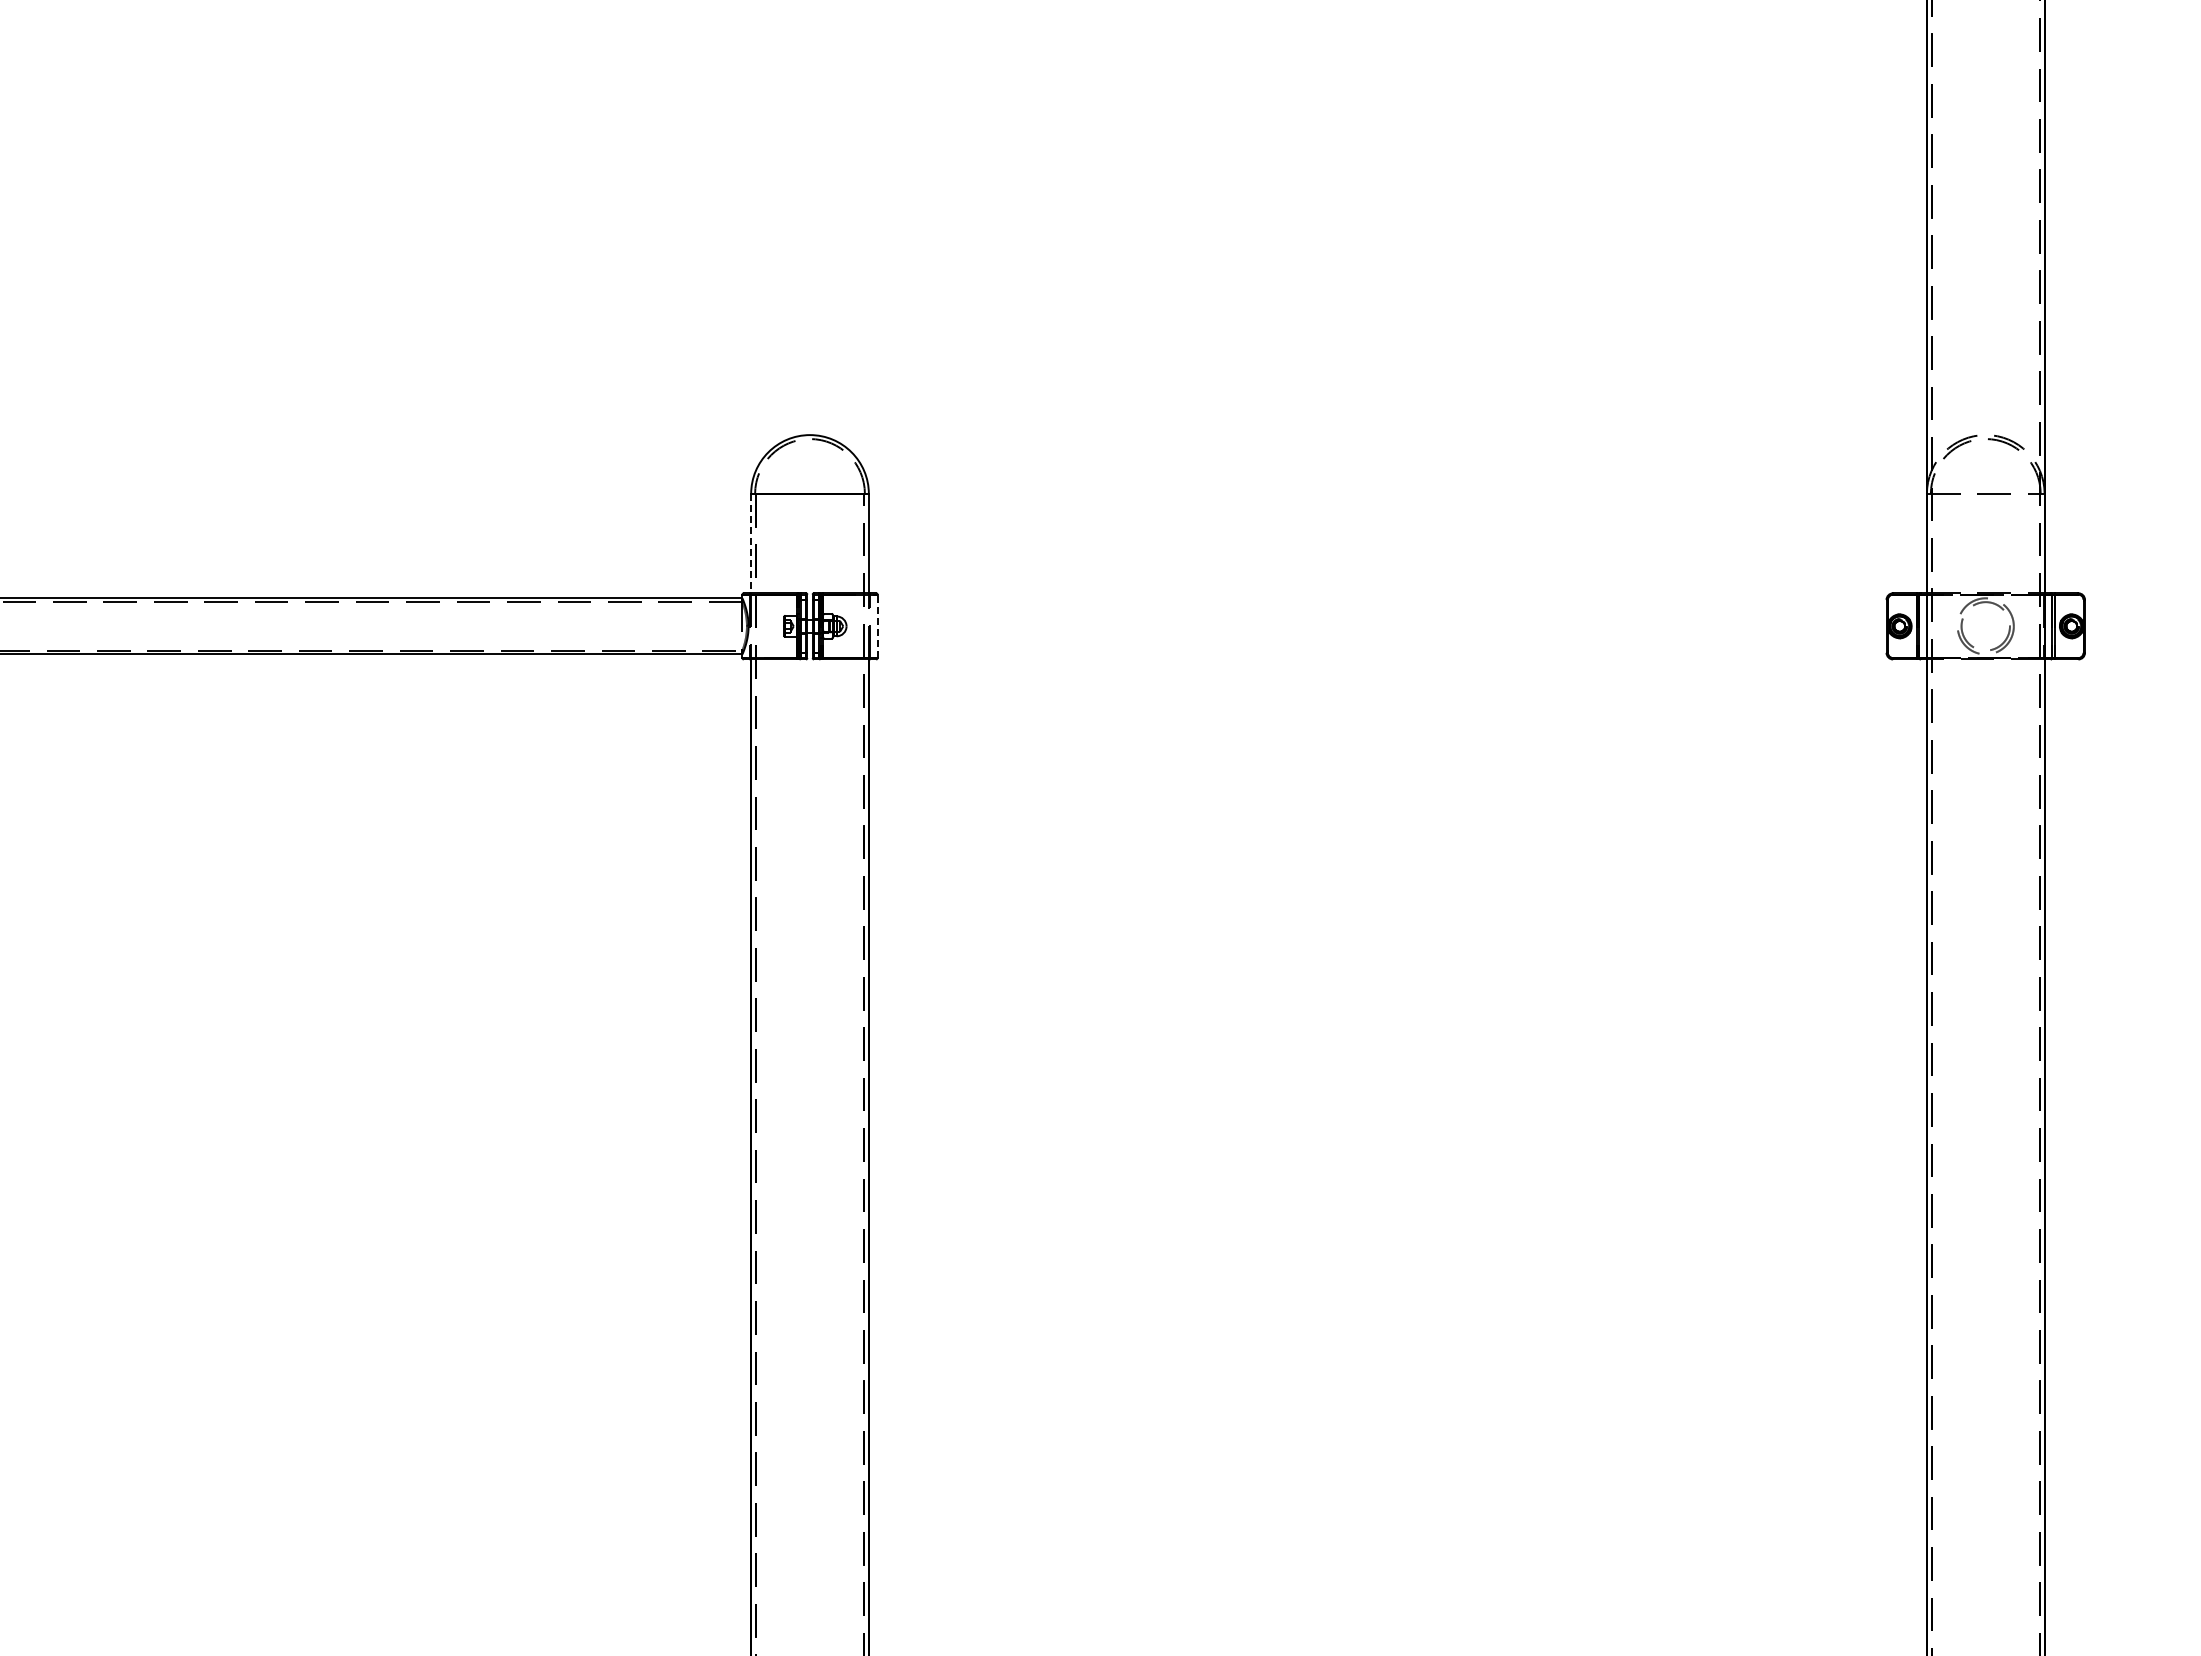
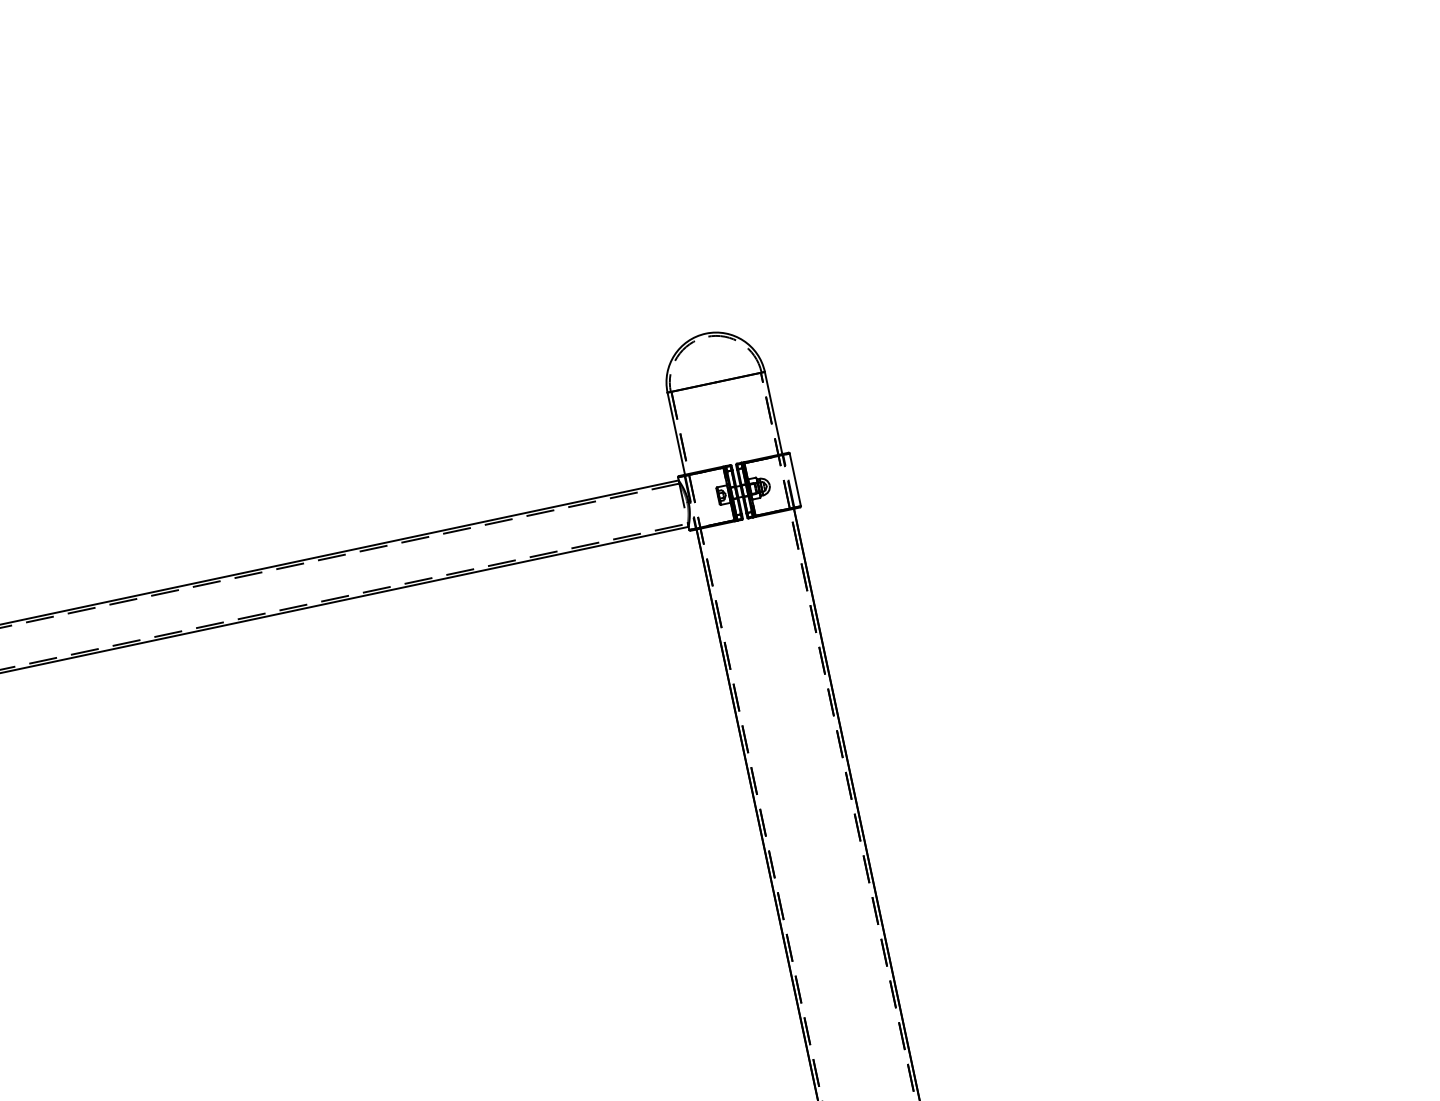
line: (751, 543) -> (676, 433), dashed -> solid
line: (877, 626) -> (795, 480), dashed -> solid

